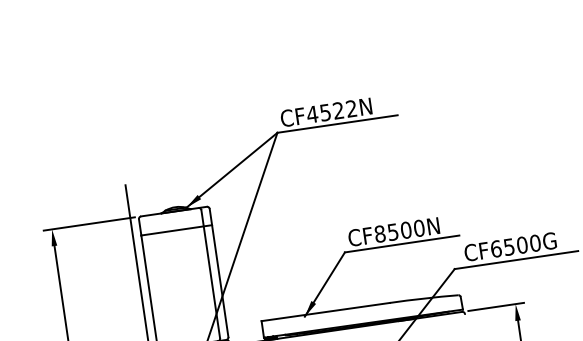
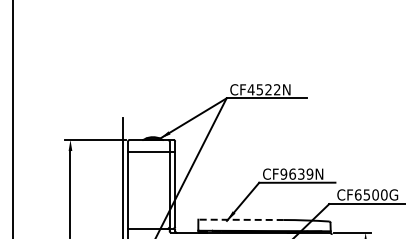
text: (398, 230) -> (296, 173), CF8500N -> CF9639N
line: (326, 311) -> (241, 219), solid -> dashed

